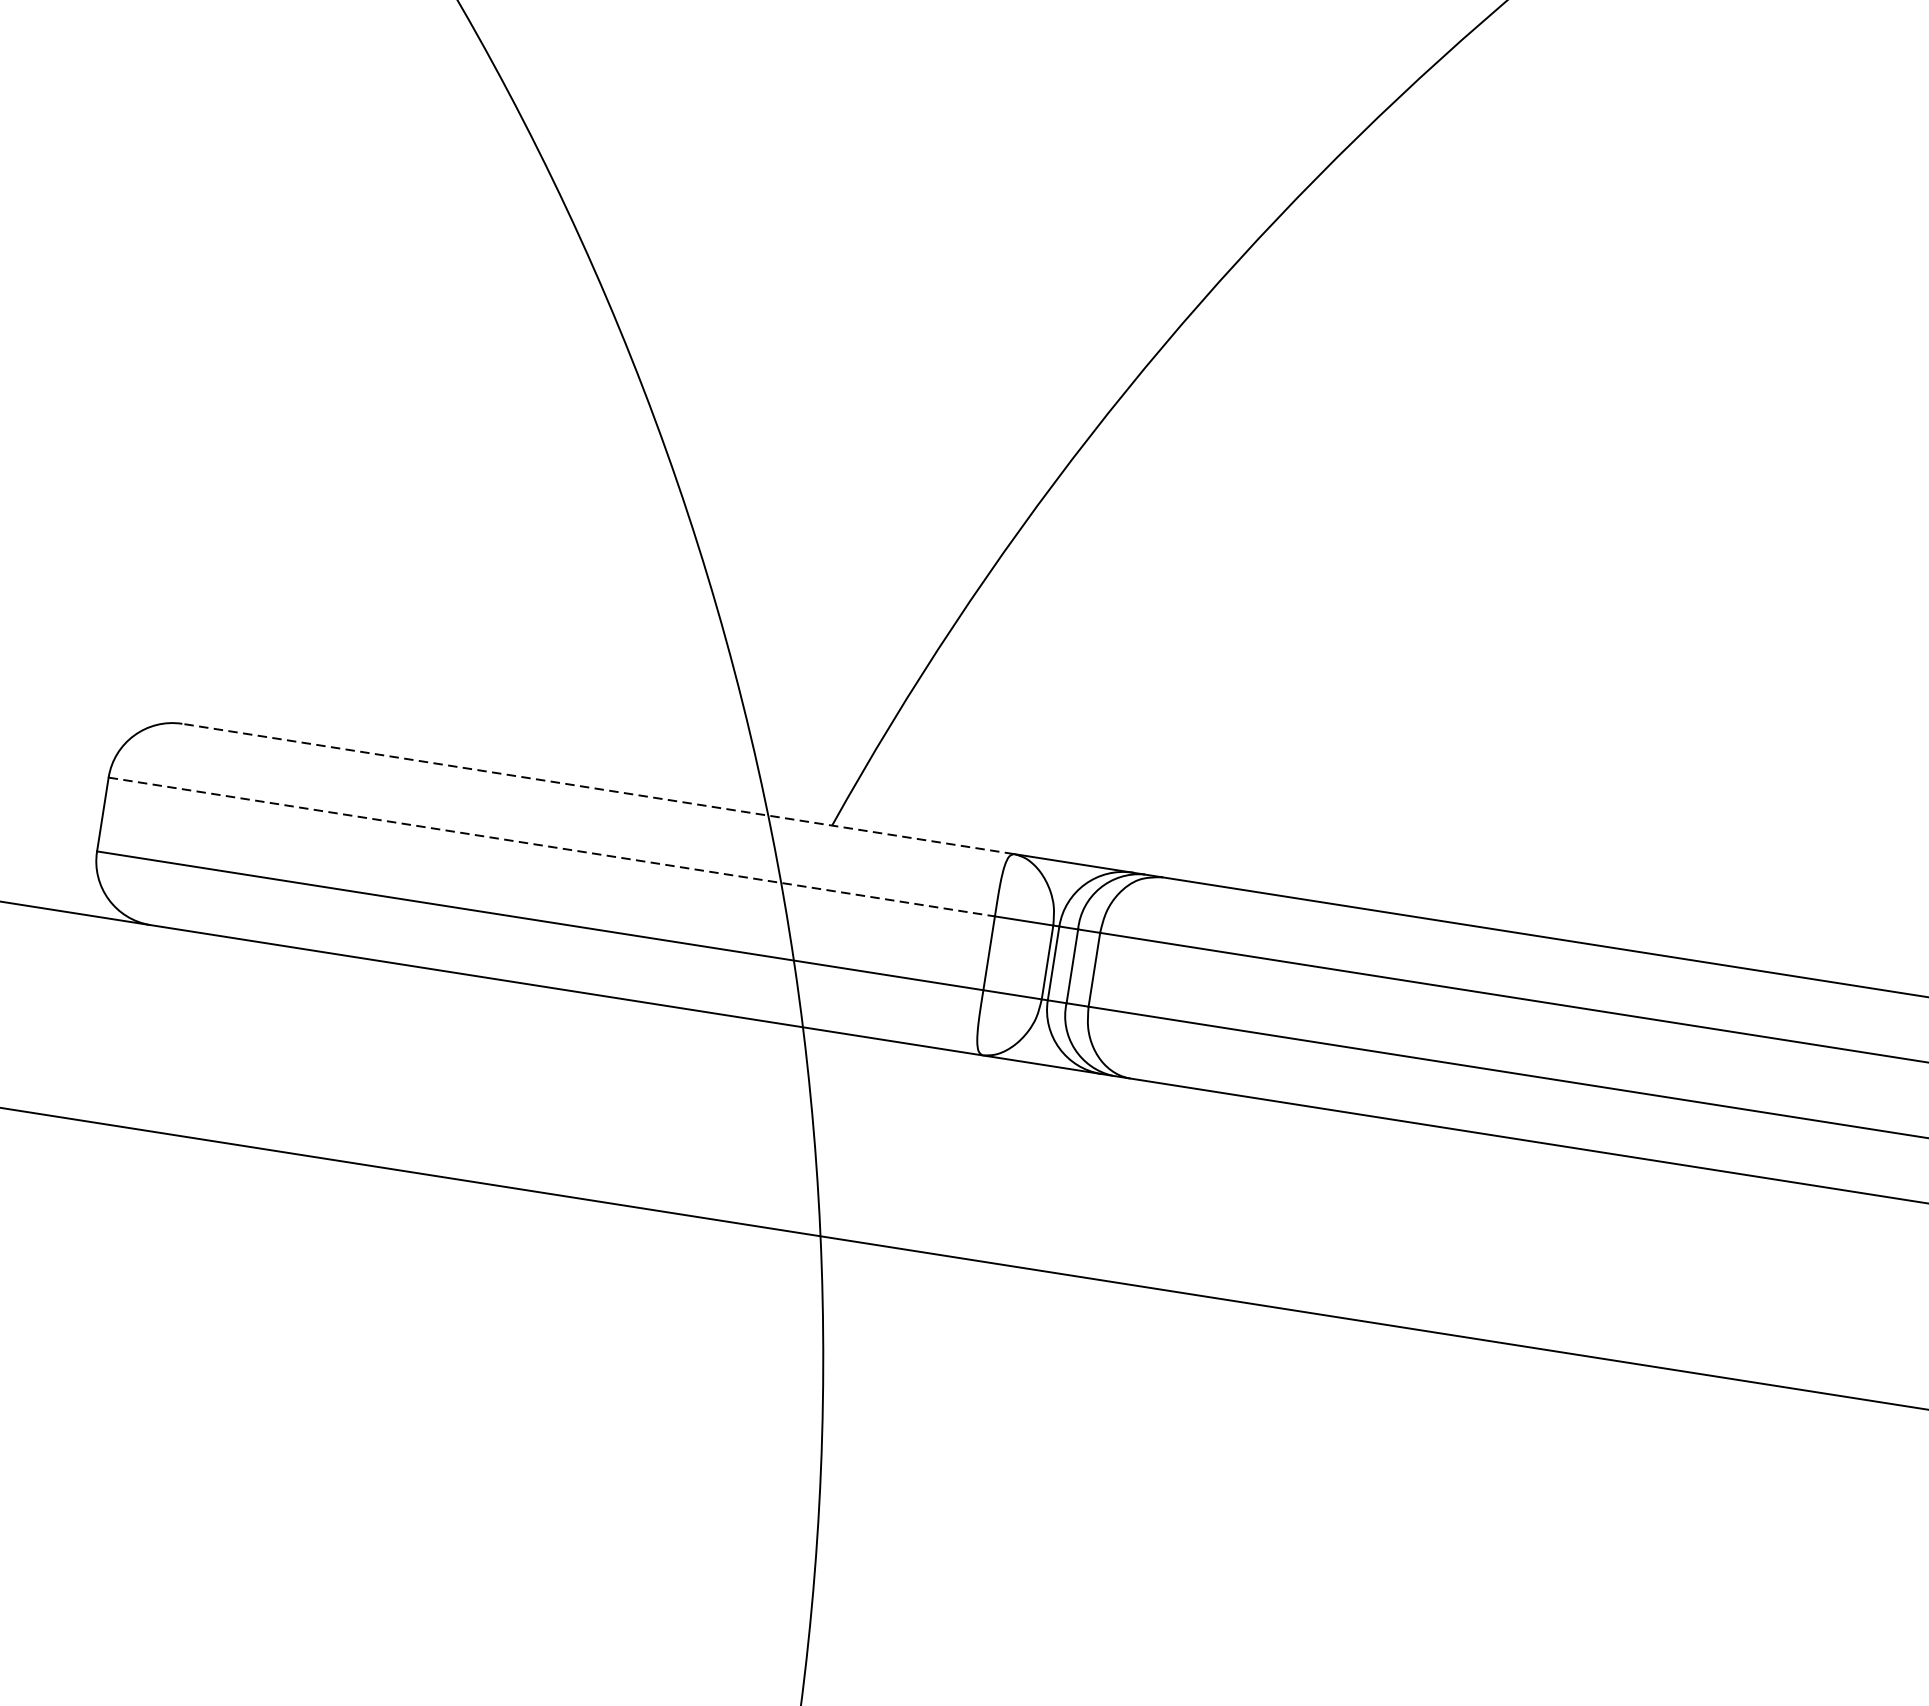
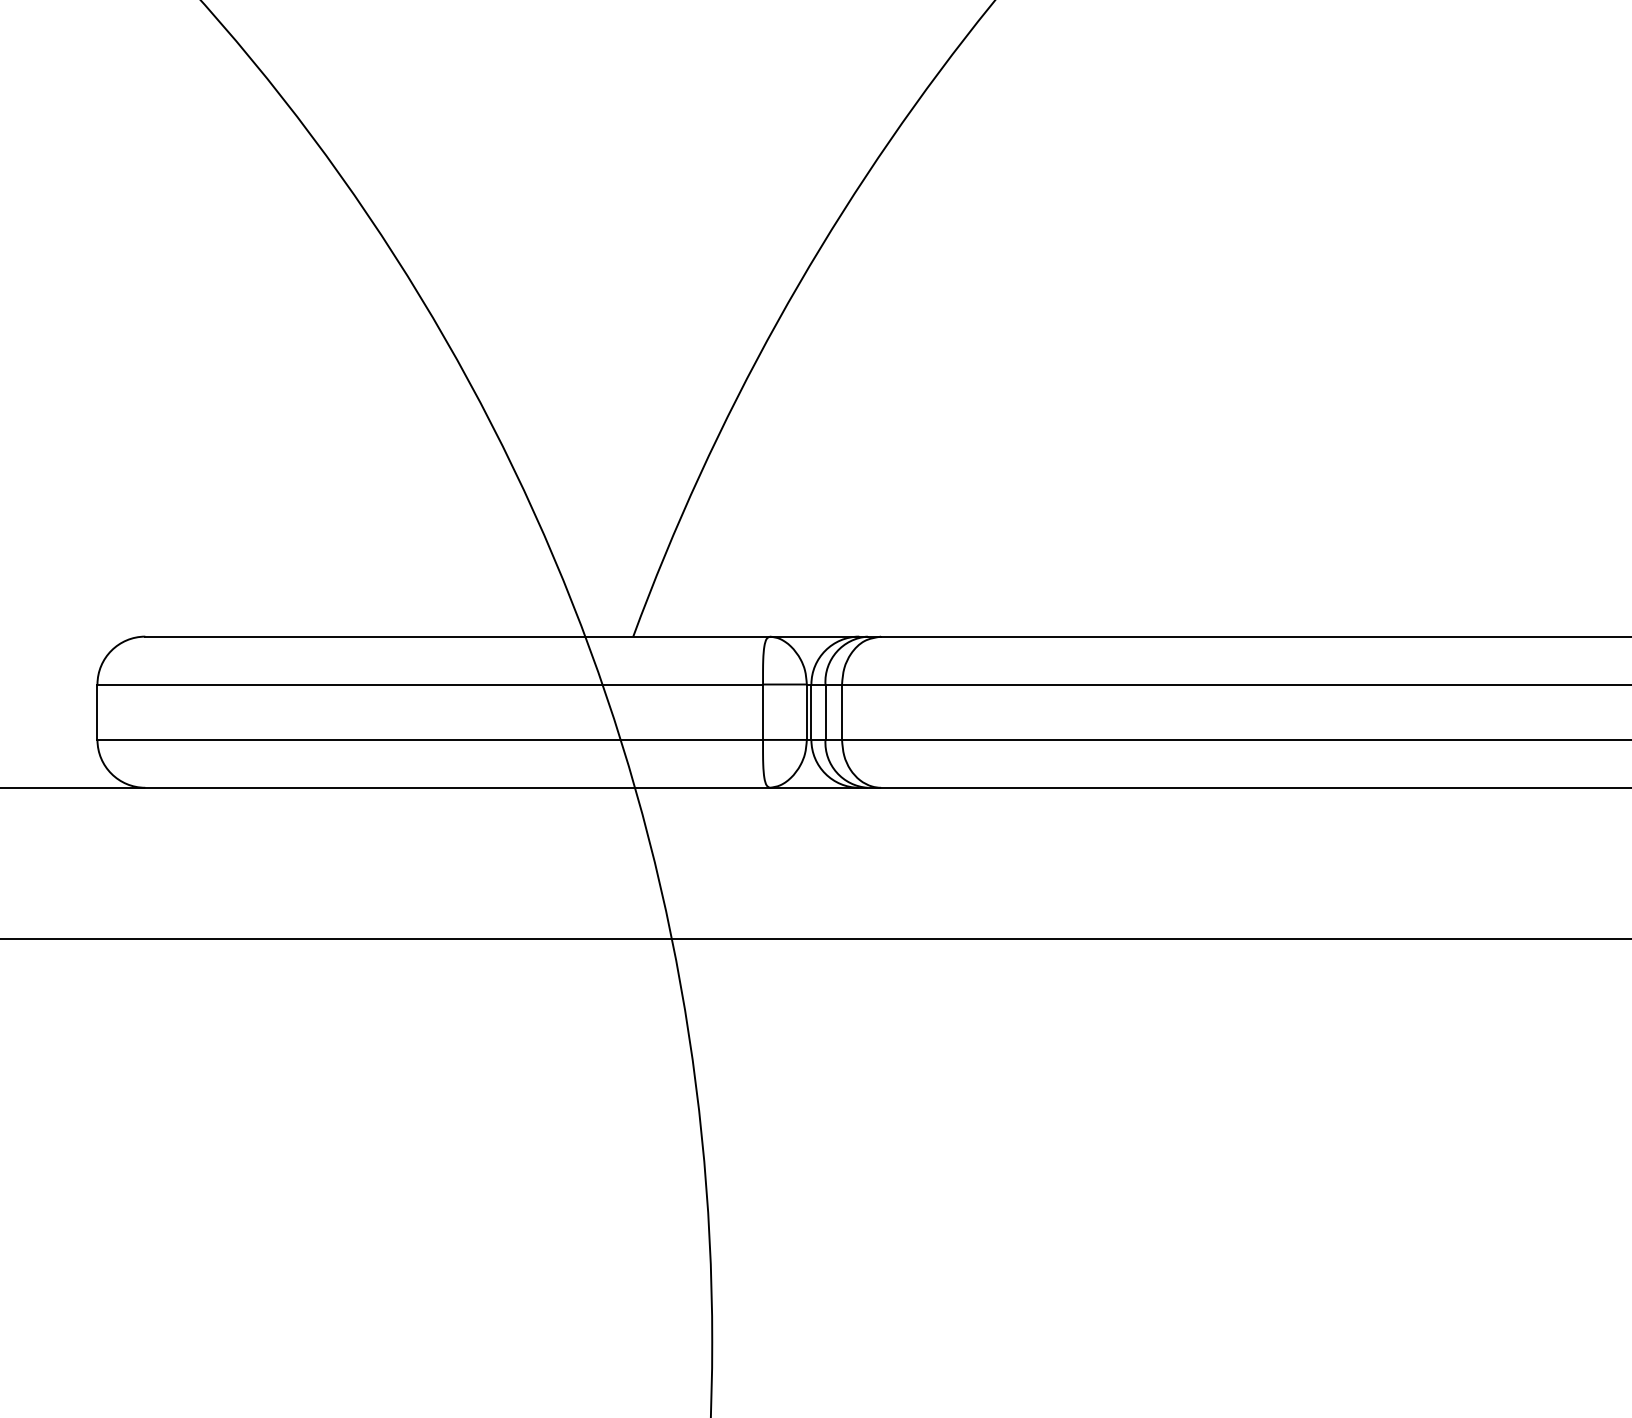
line: (598, 788) -> (457, 636), dashed -> solid
line: (552, 847) -> (430, 684), dashed -> solid

